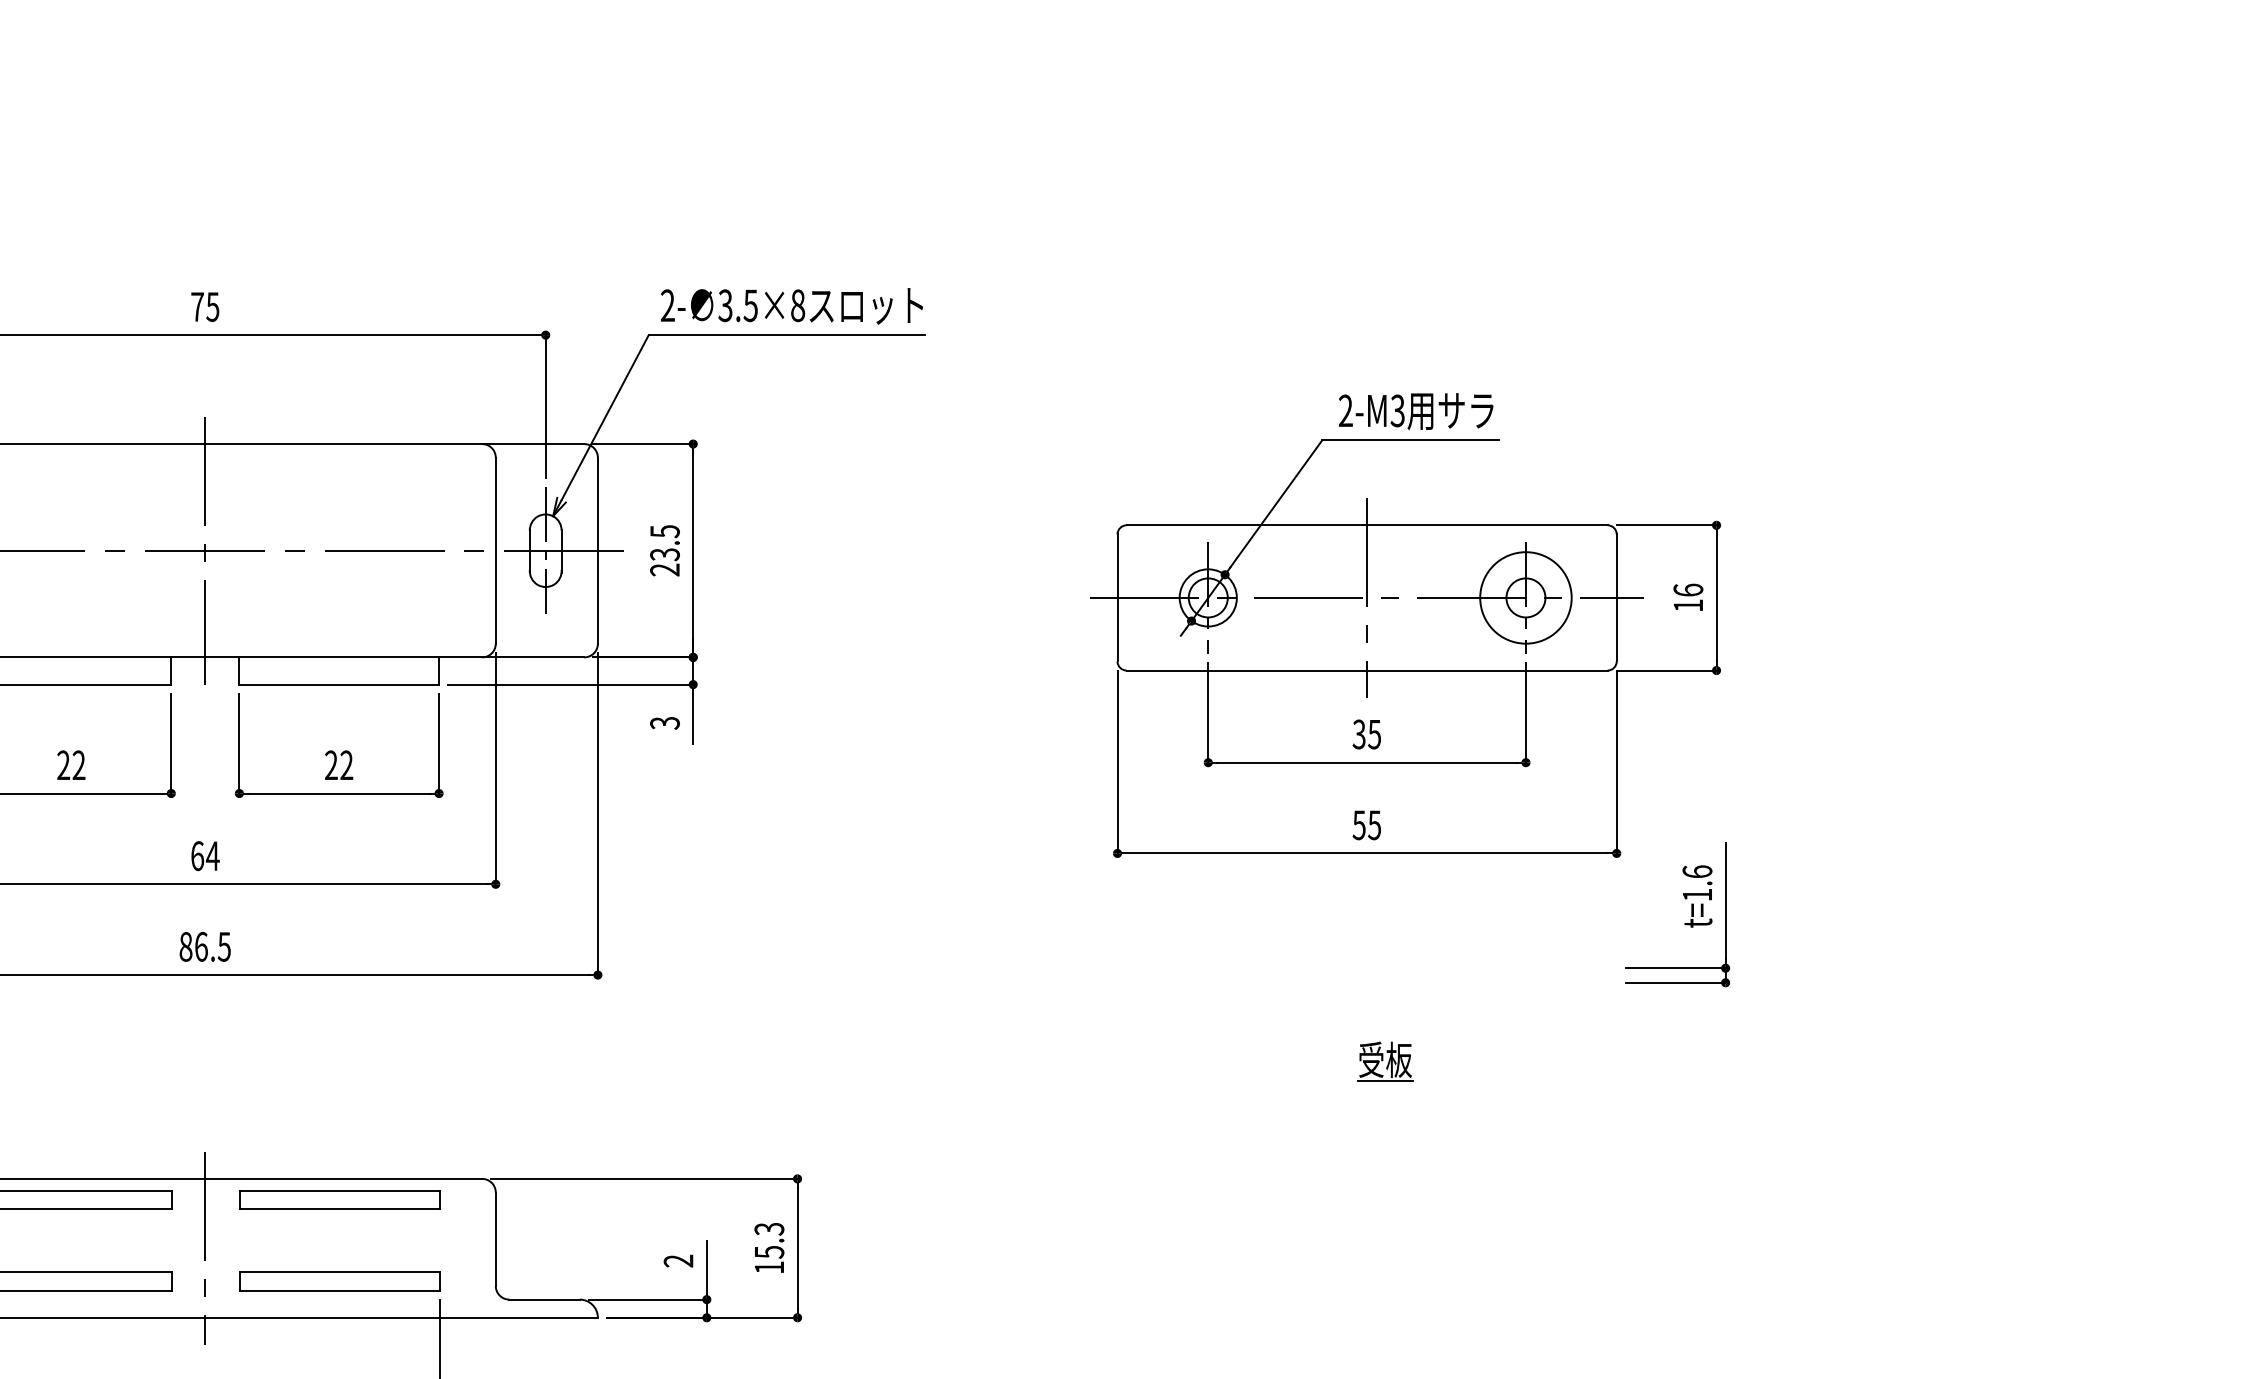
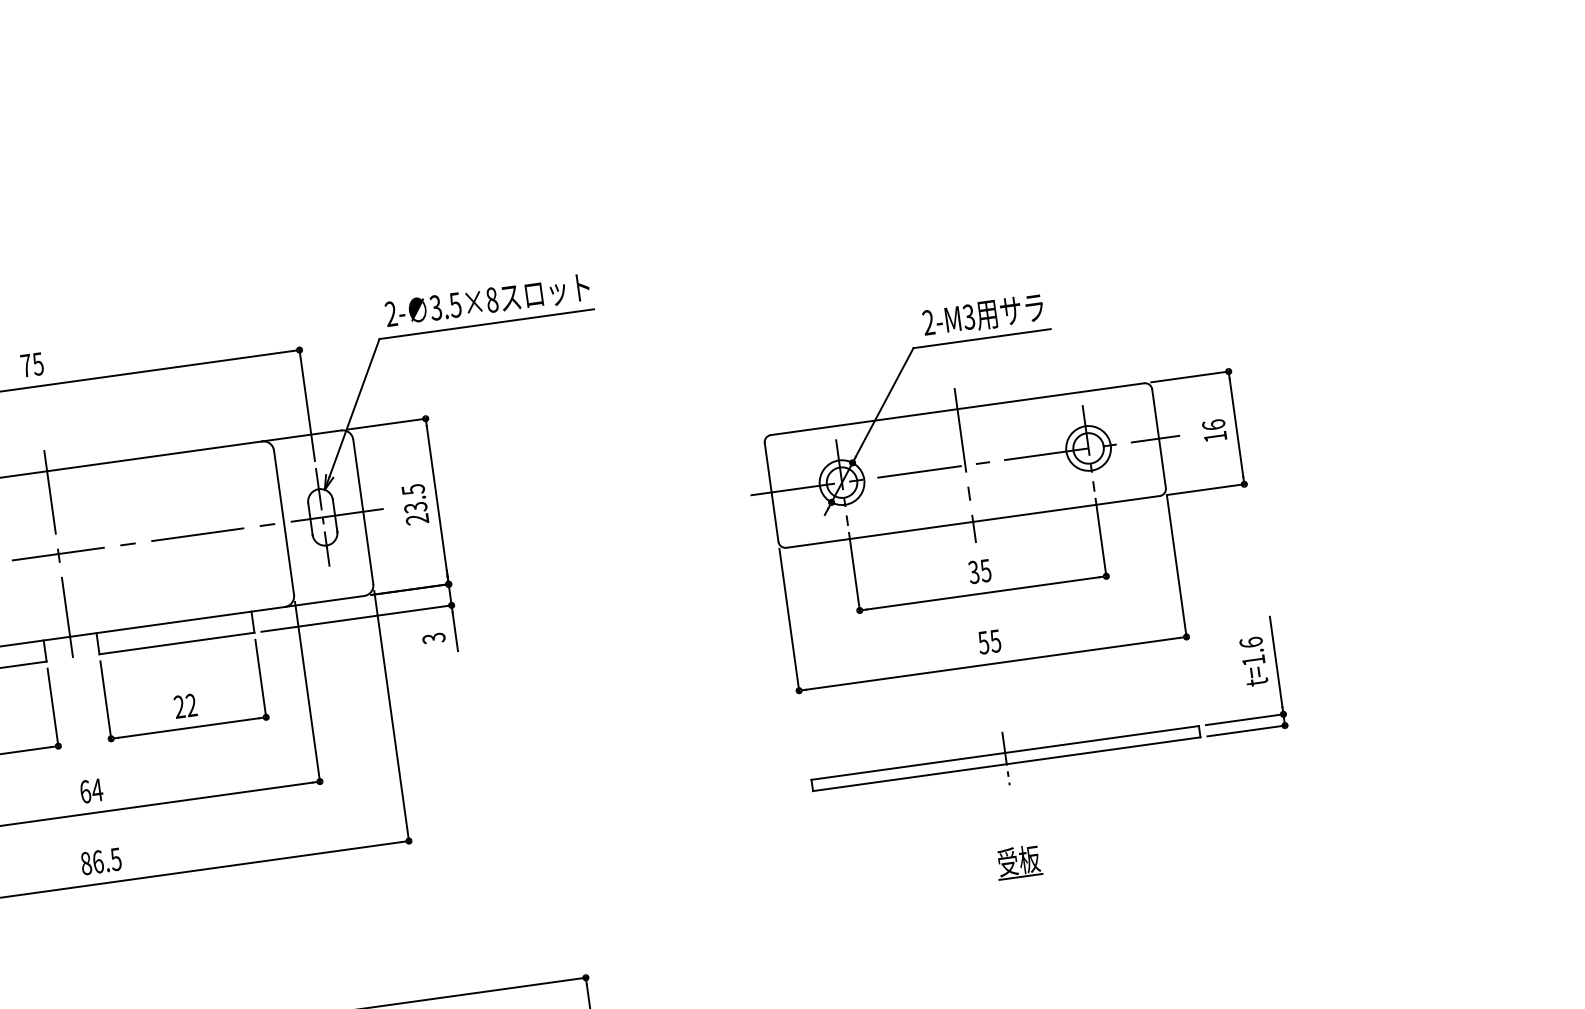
circle: (1525, 597) -> (1088, 448), size x0.62
part: (1367, 975) -> (1006, 758), added
part: (1385, 1061) -> (1019, 861), moved

